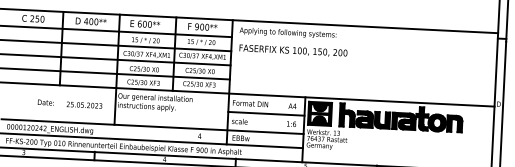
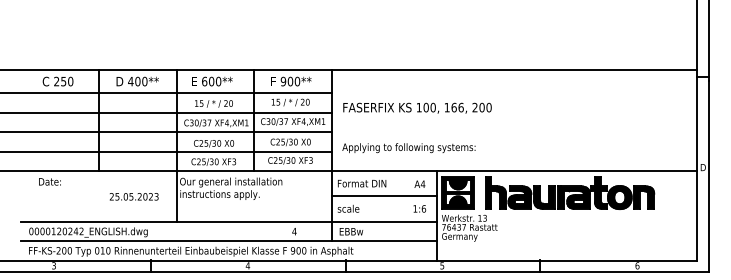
text: (287, 33) -> (408, 148), moved
text: (322, 51) -> (457, 107), 150, -> 166,
text: (45, 102) -> (49, 181), moved

